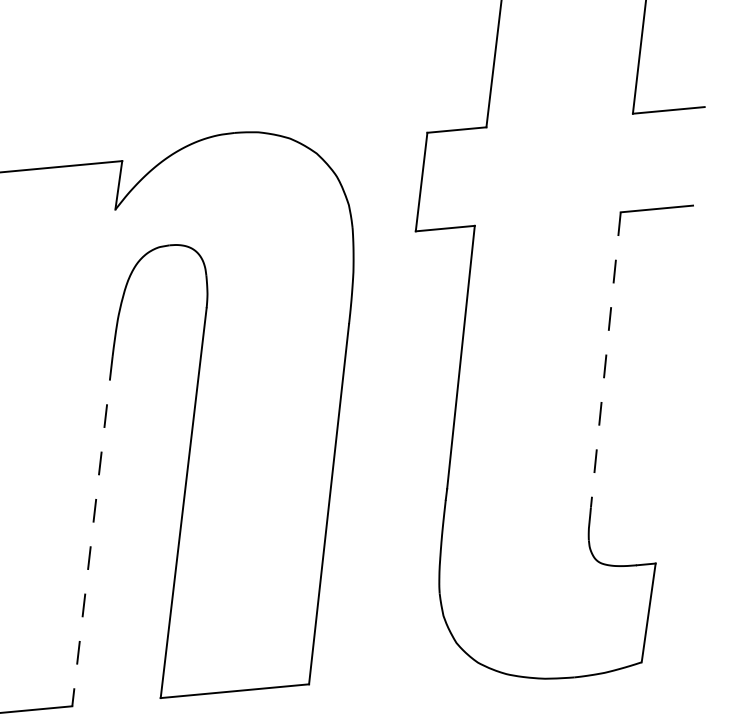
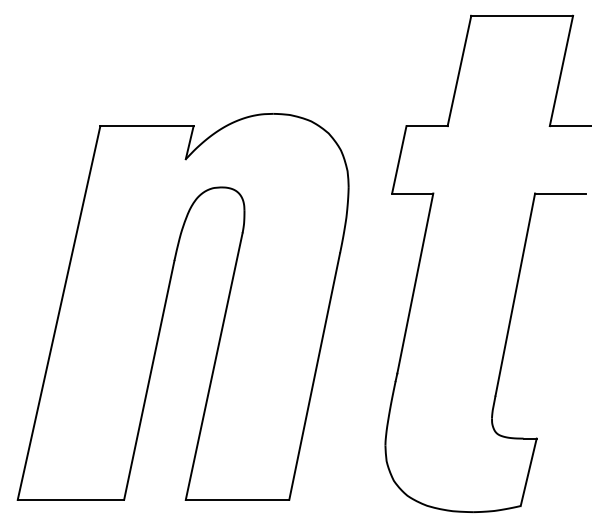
line: (606, 361) -> (515, 295), dashed -> solid
line: (92, 531) -> (149, 380), dashed -> solid

